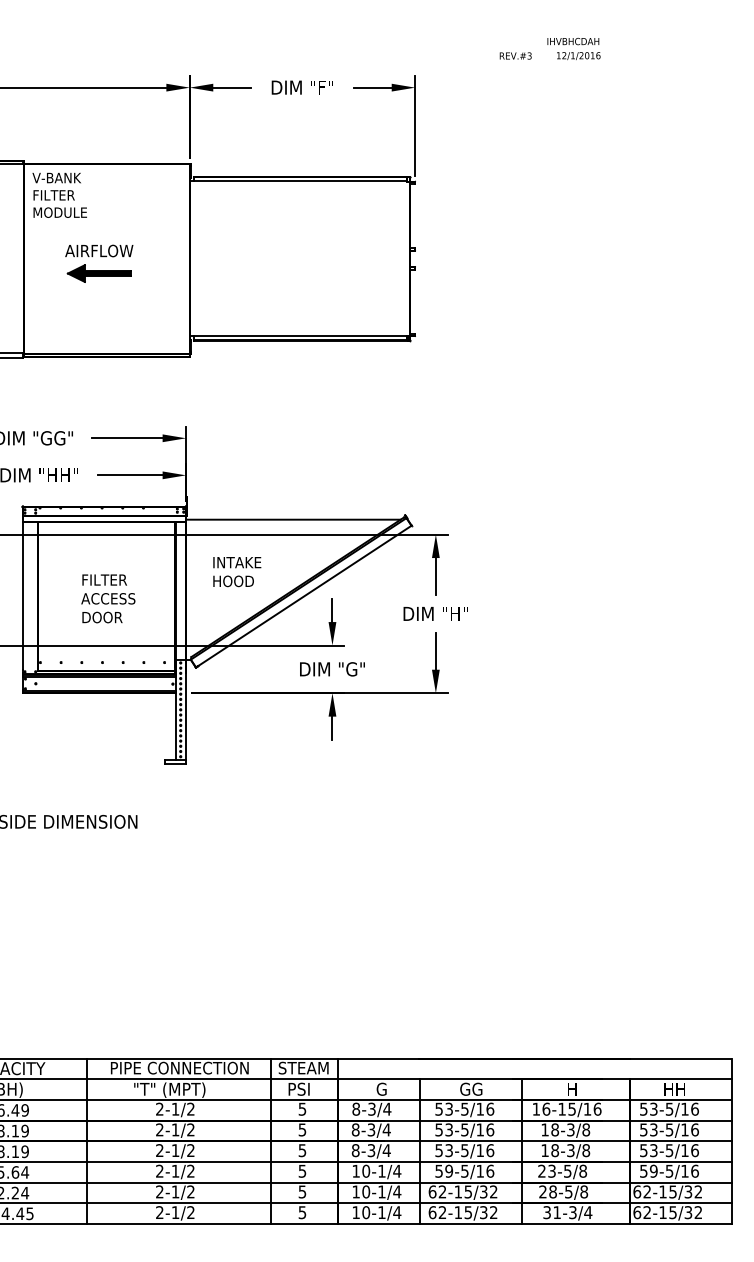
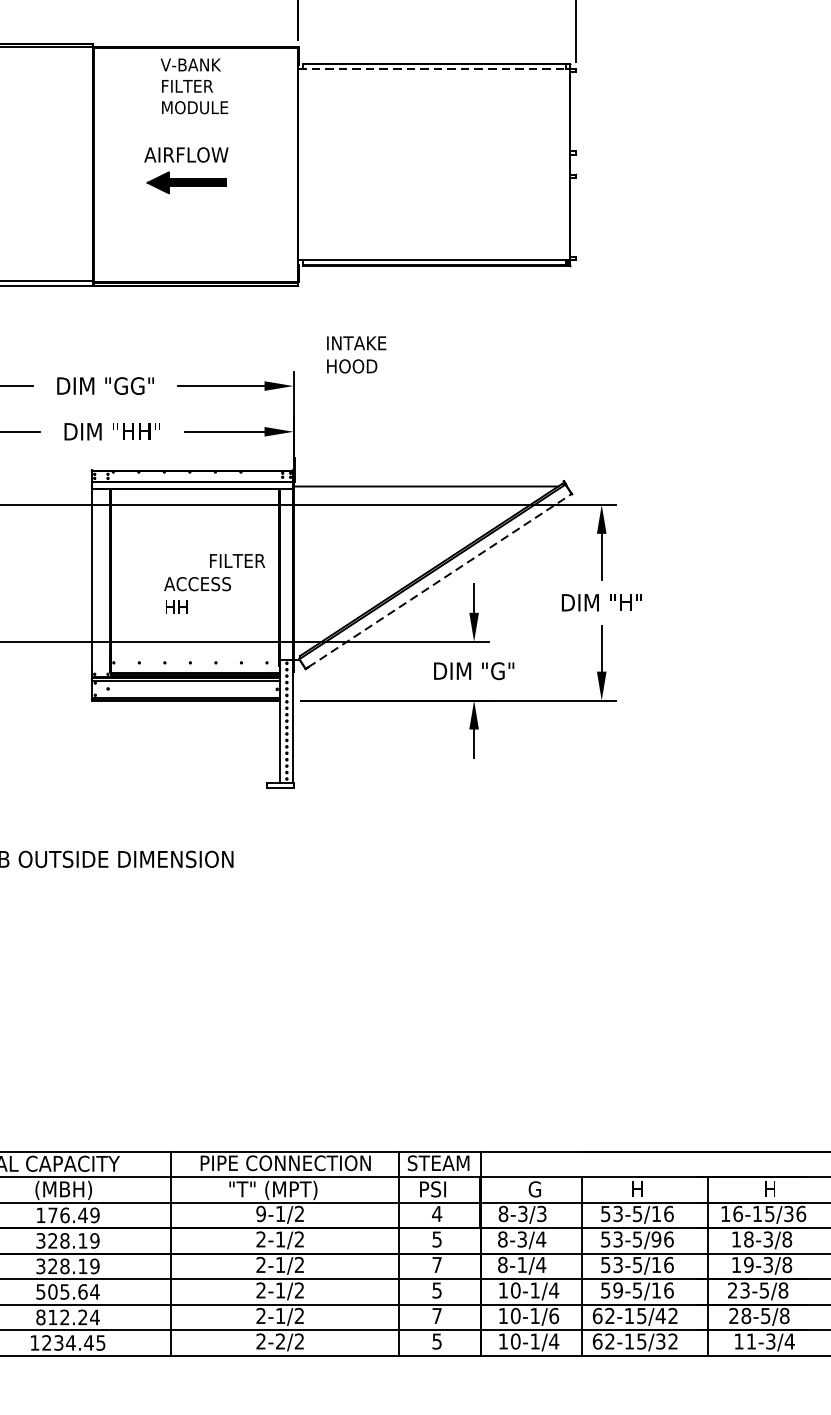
line: (298, 181) -> (432, 69), solid -> dashed
text: (59, 194) -> (194, 85), moved
text: (237, 572) -> (356, 355), moved
text: (104, 579) -> (237, 560), moved
line: (304, 595) -> (439, 580), solid -> dashed
text: (102, 617) -> (190, 607), DOOR -> HH
text: (471, 1088) -> (645, 1188), GG -> H
text: (159, 1108) -> (260, 1213), 2-1/2 -> 9-1/2
text: (302, 1108) -> (437, 1213), 5 -> 4
text: (387, 1108) -> (542, 1213), 8-3/4 -> 8-3/3
text: (587, 1108) -> (788, 1213), 16-15/16 -> 16-15/36
text: (480, 1129) -> (656, 1238), 53-5/16 -> 53-5/96
text: (302, 1150) -> (437, 1264), 5 -> 7
text: (371, 1150) -> (522, 1264), 8-3/4 -> 8-1/4
text: (555, 1150) -> (749, 1264), 18-3/8 -> 19-3/8
text: (302, 1191) -> (437, 1315), 5 -> 7
text: (397, 1191) -> (554, 1315), 10-1/4 -> 10-1/6
text: (483, 1191) -> (660, 1315), 62-15/32 -> 62-15/42
text: (175, 1212) -> (280, 1341), 2-1/2 -> 2-2/2
text: (546, 1212) -> (738, 1341), 31-3/4 -> 11-3/4

